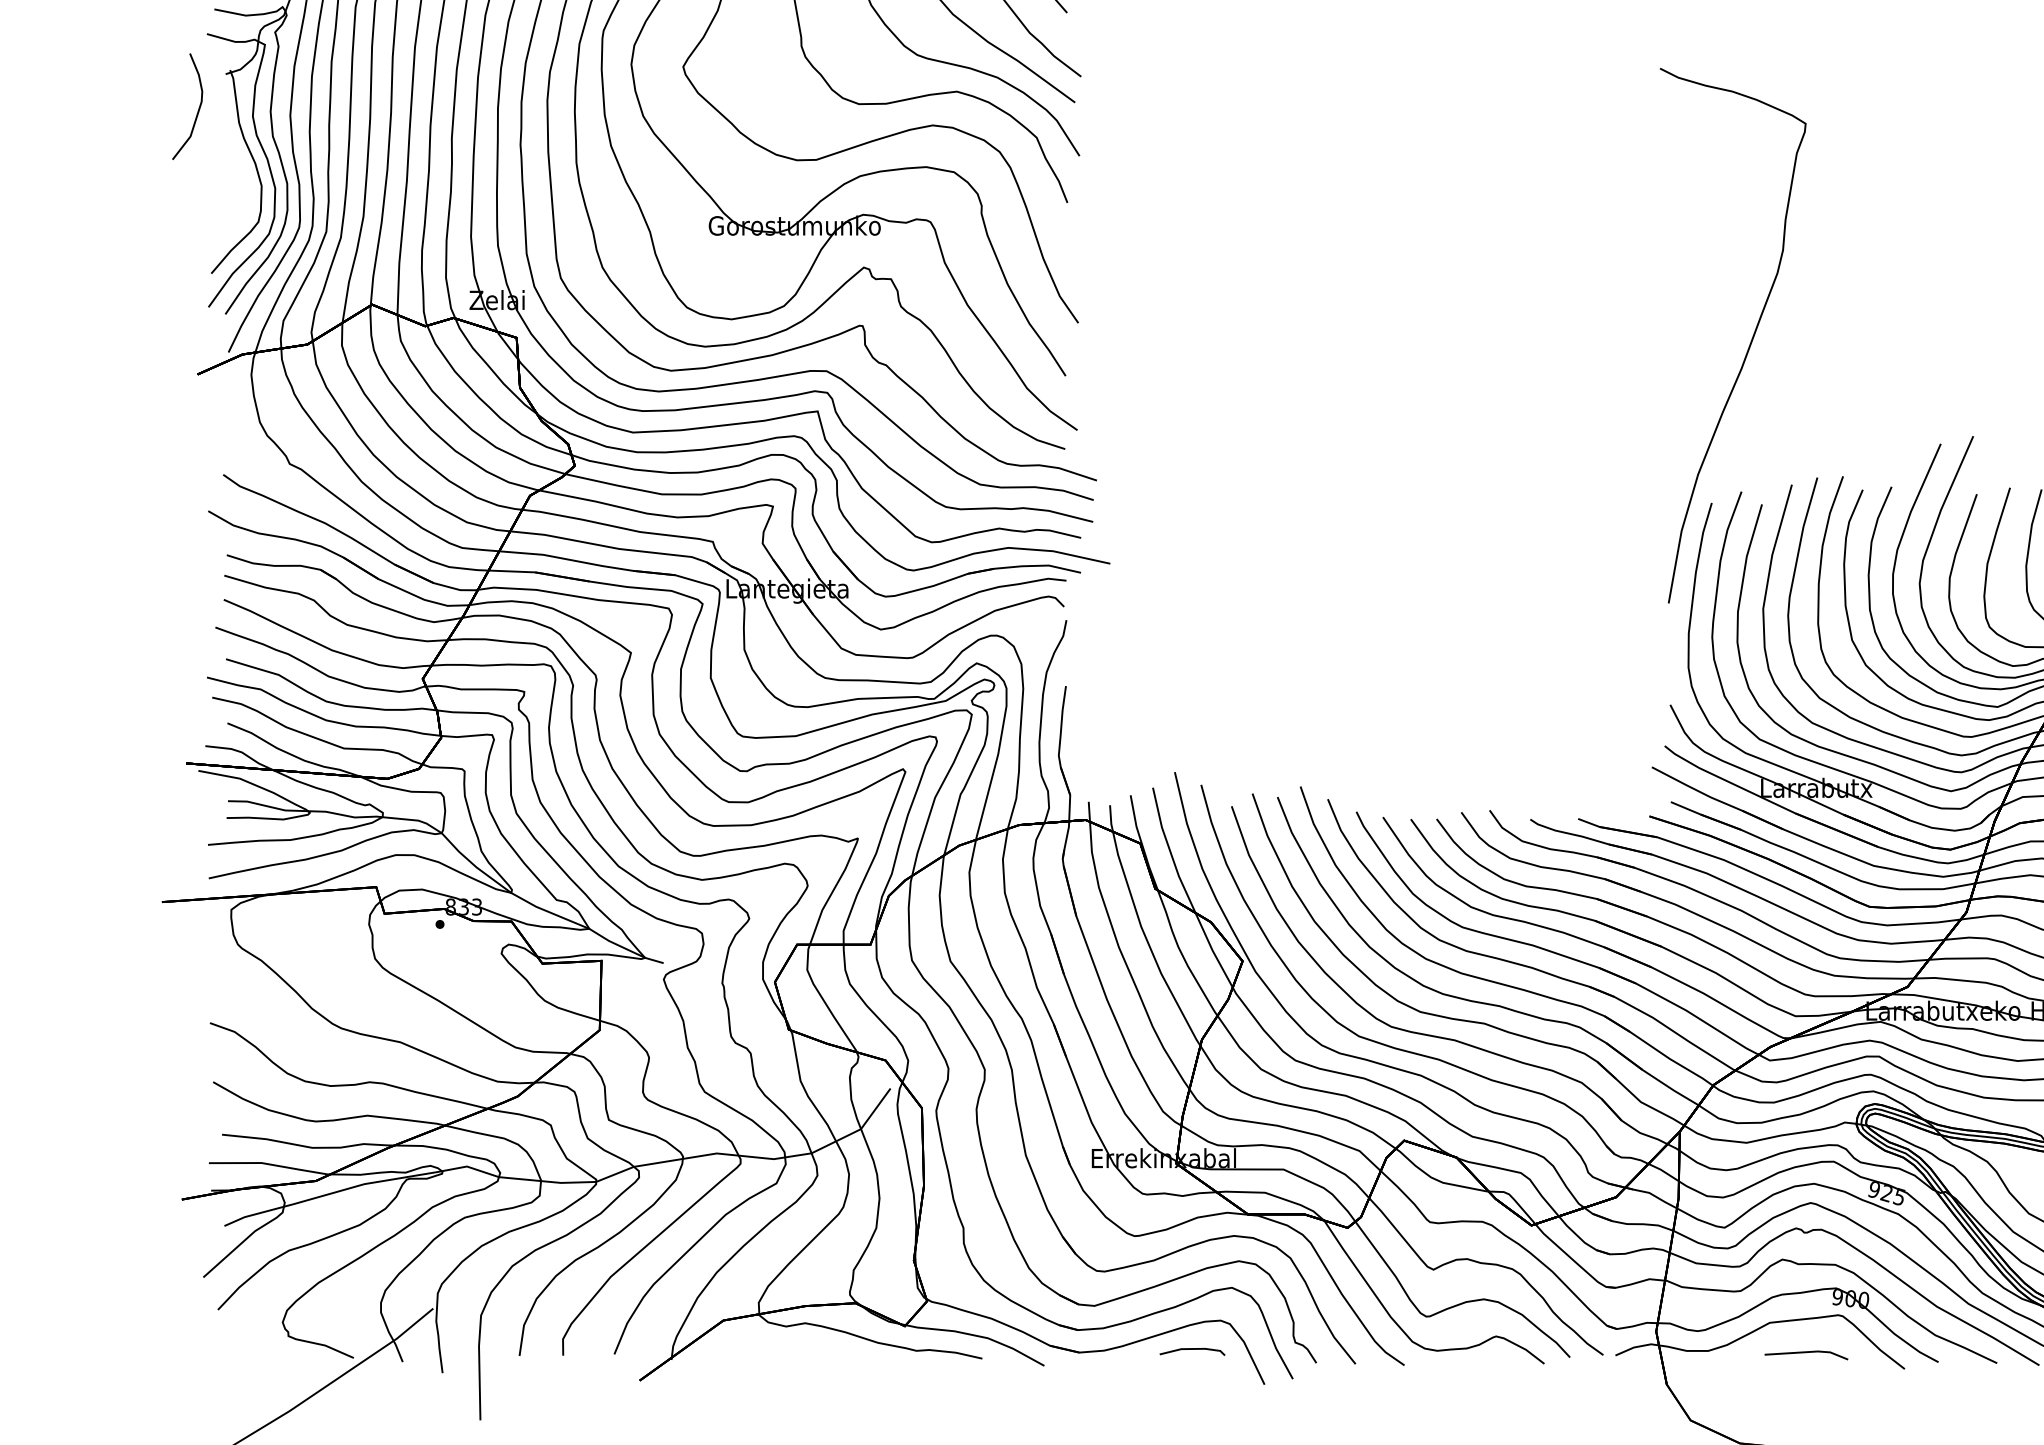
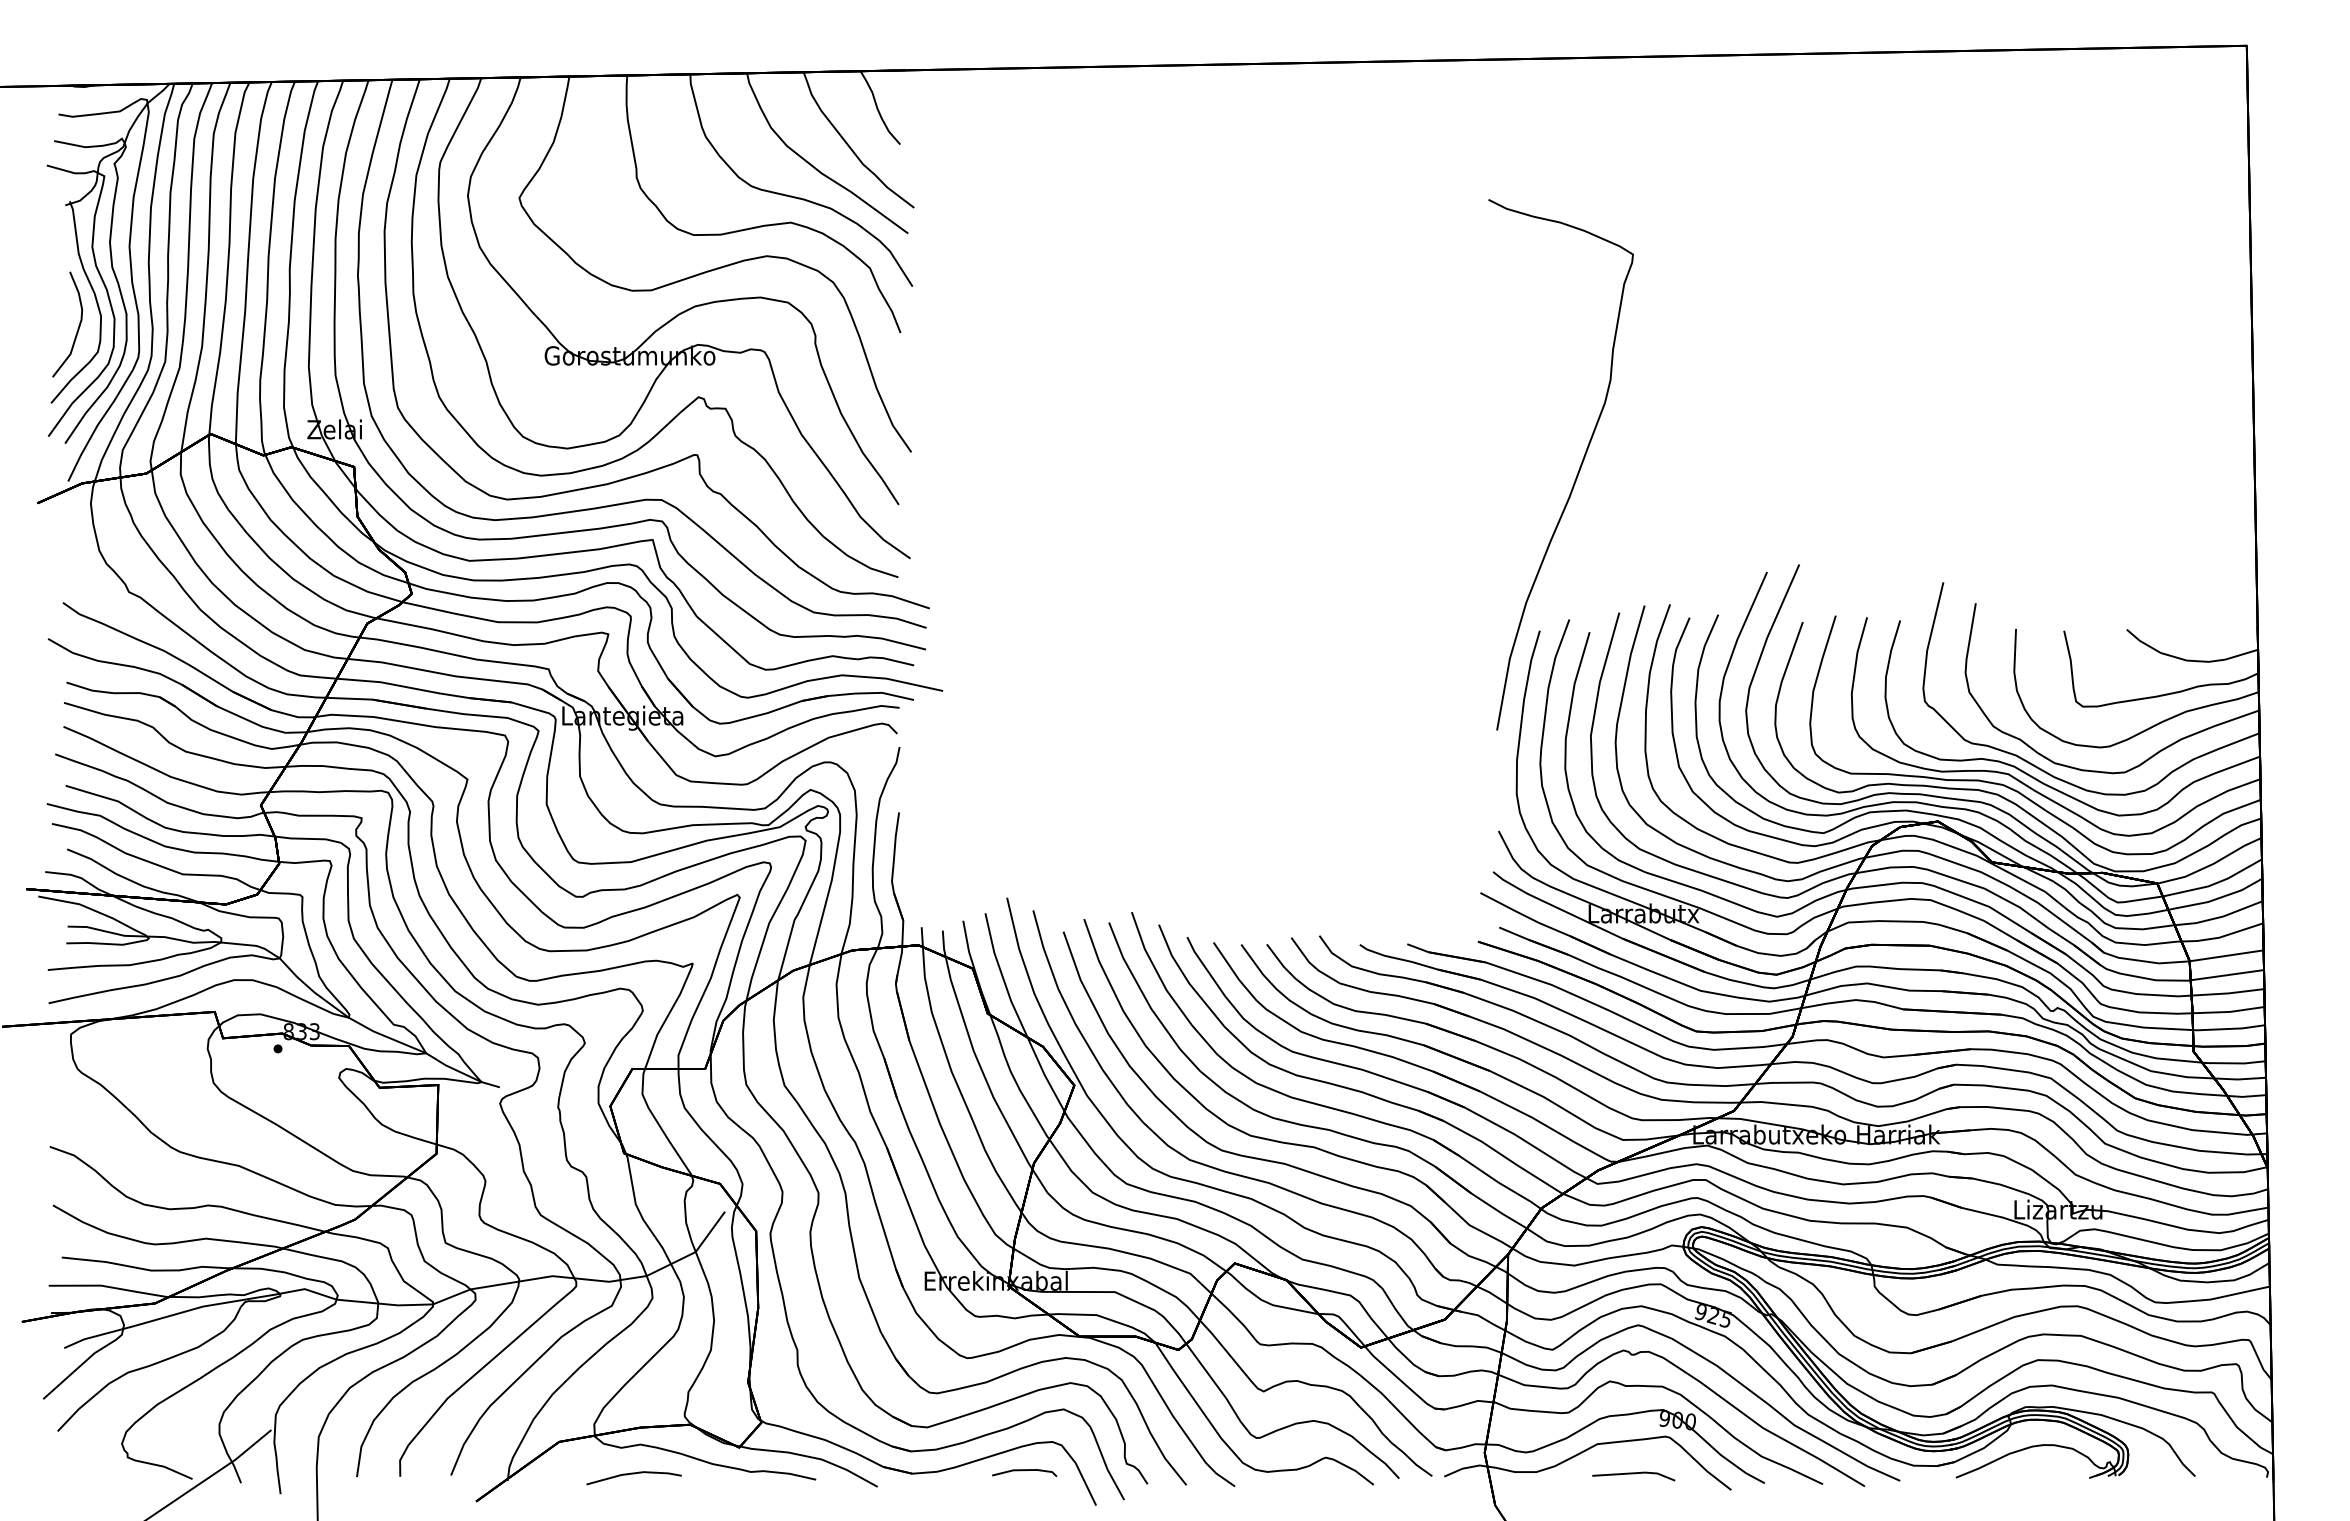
curve: (197, 110) -> (77, 328), moved
line: (798, 1353) -> (633, 1474), added

